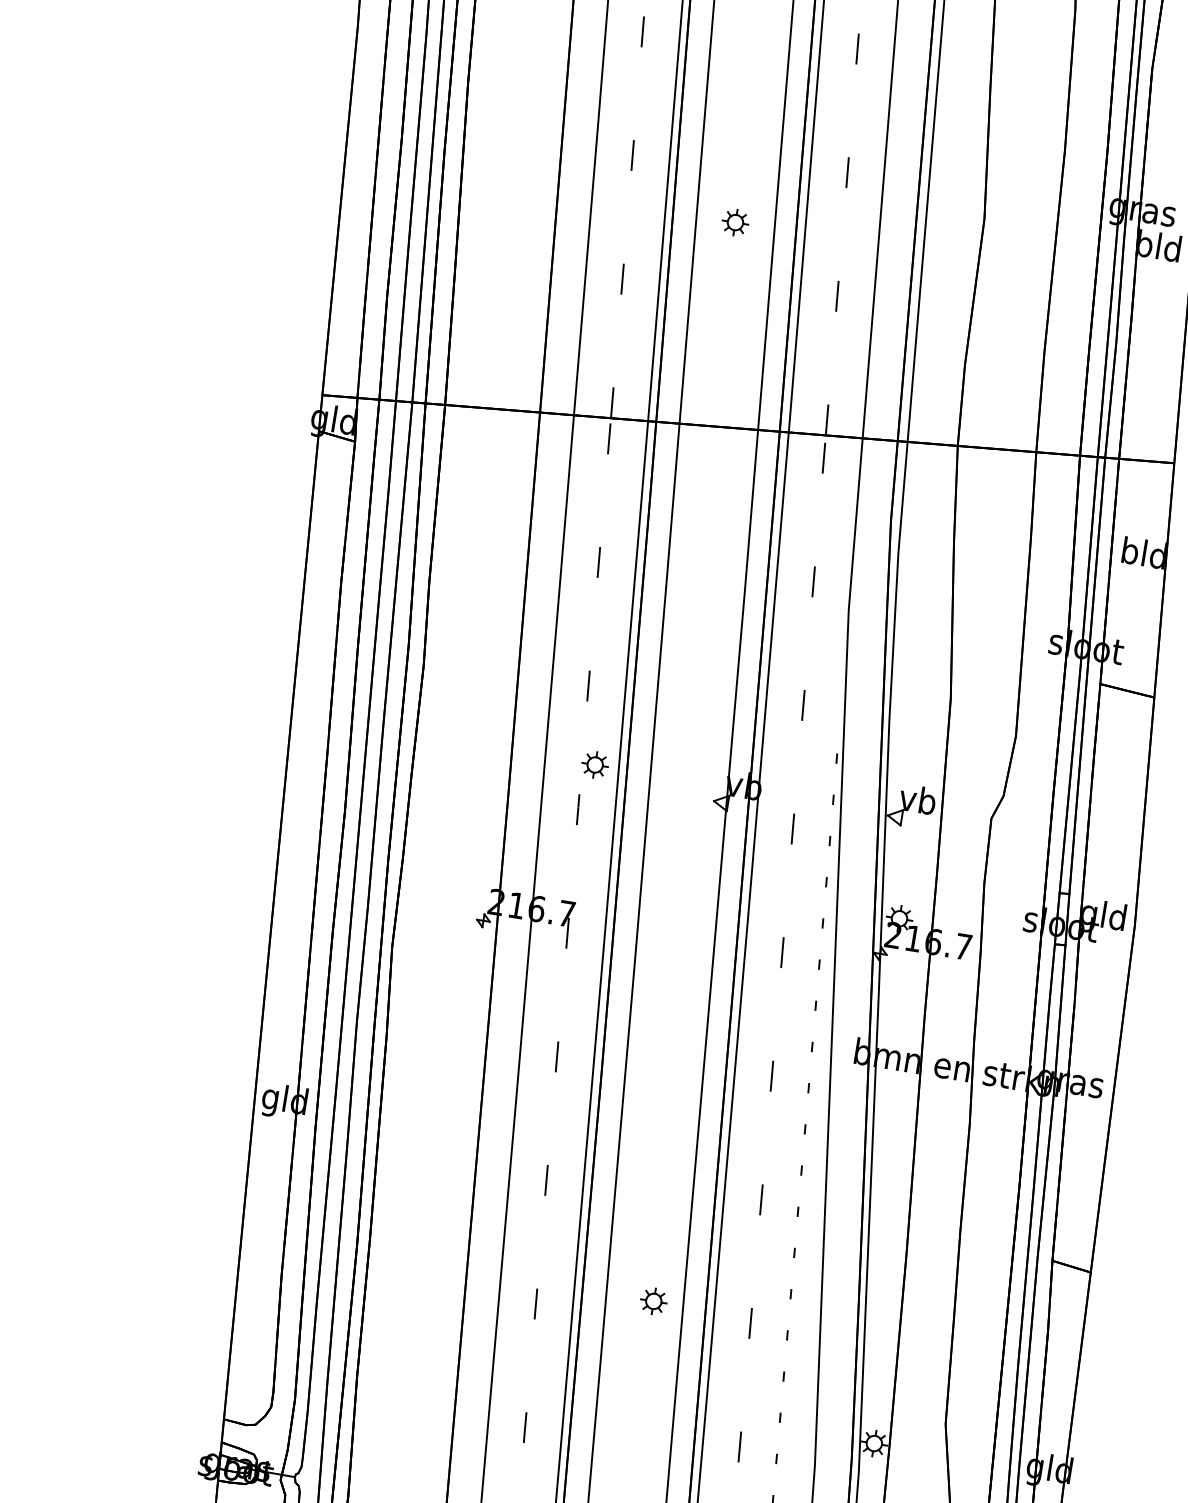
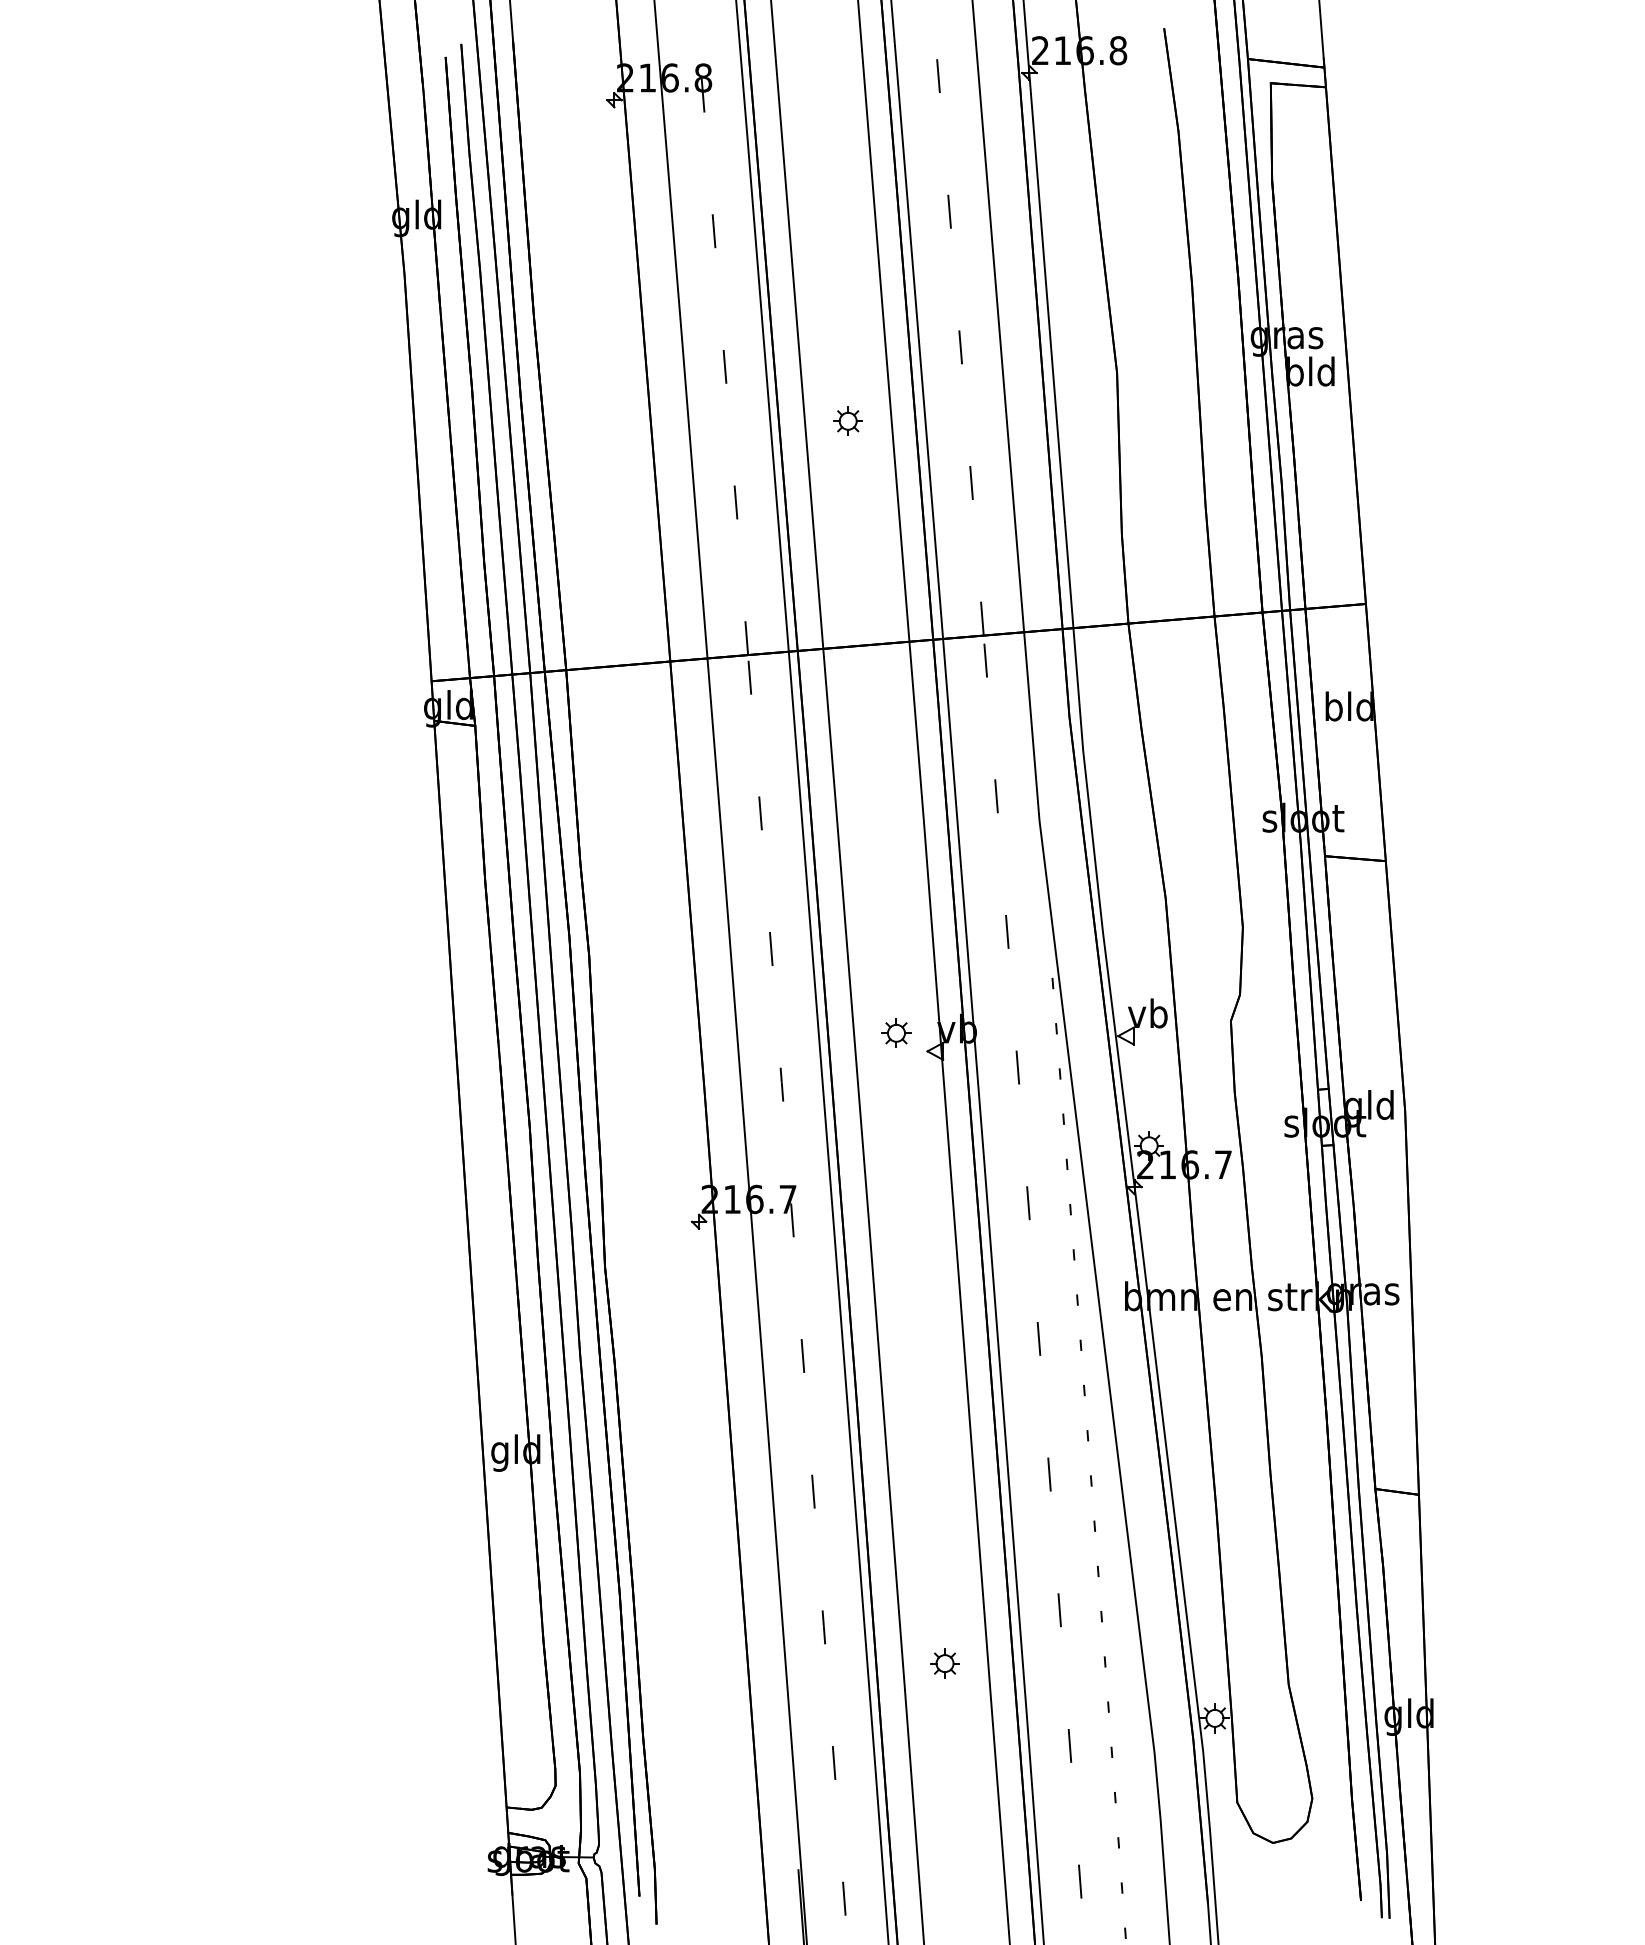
part: (595, 764) -> (896, 1032), moved
part: (653, 1301) -> (944, 1663), moved

